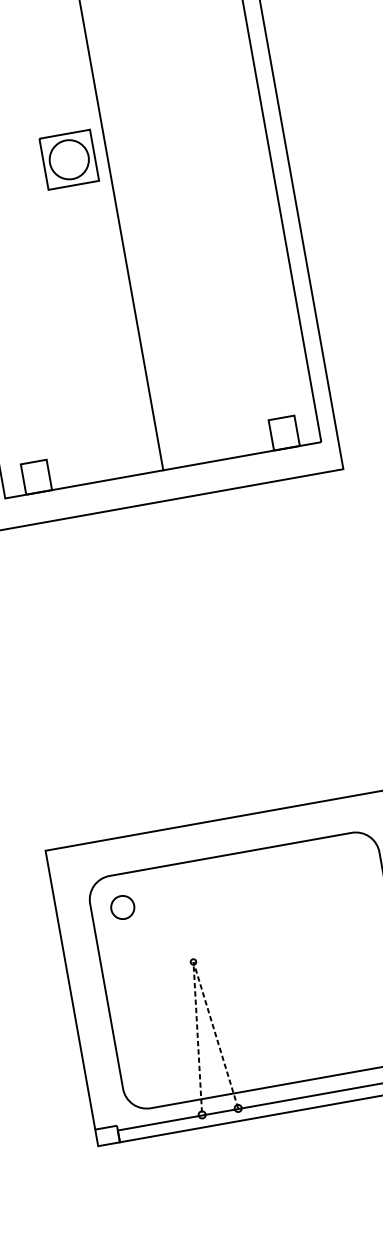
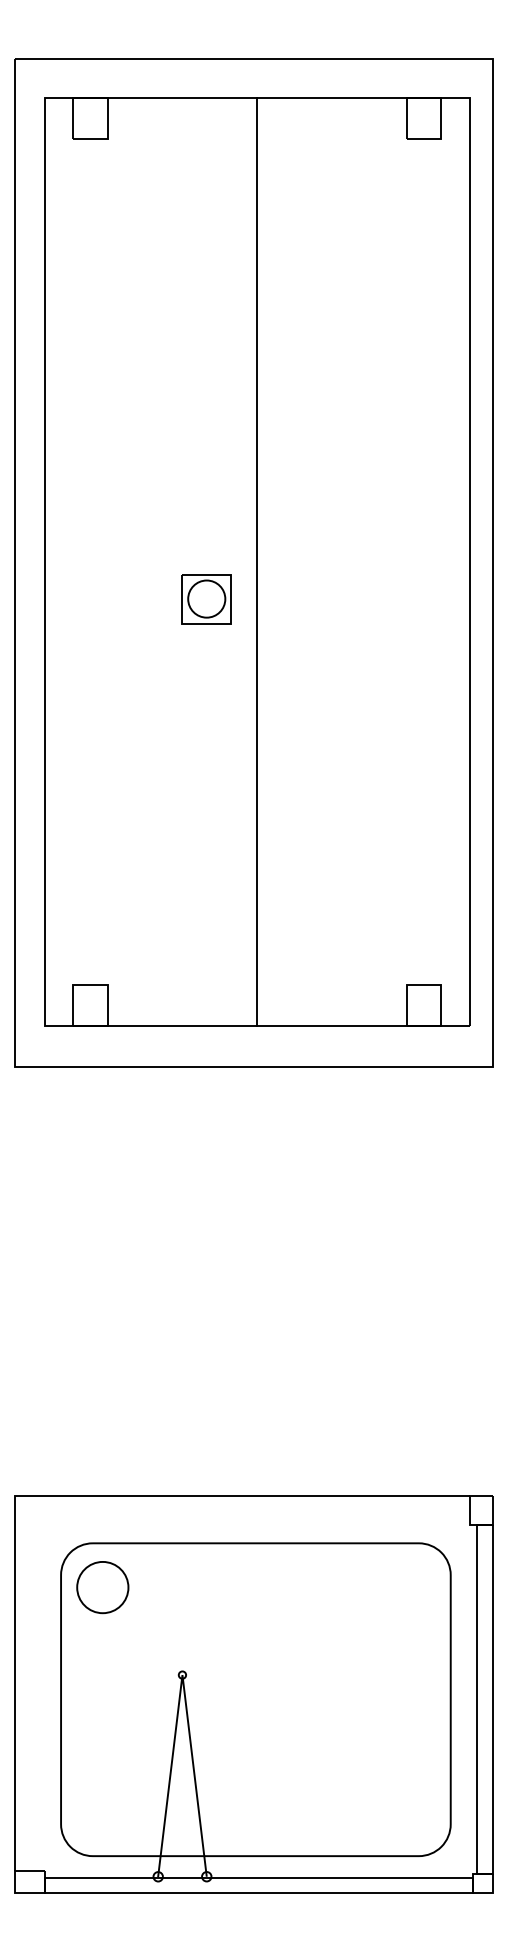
part: (69, 160) -> (206, 599), size x0.71
circle: (122, 907) -> (102, 1587), size x1.67
line: (193, 962) -> (182, 1675), dashed -> solid

